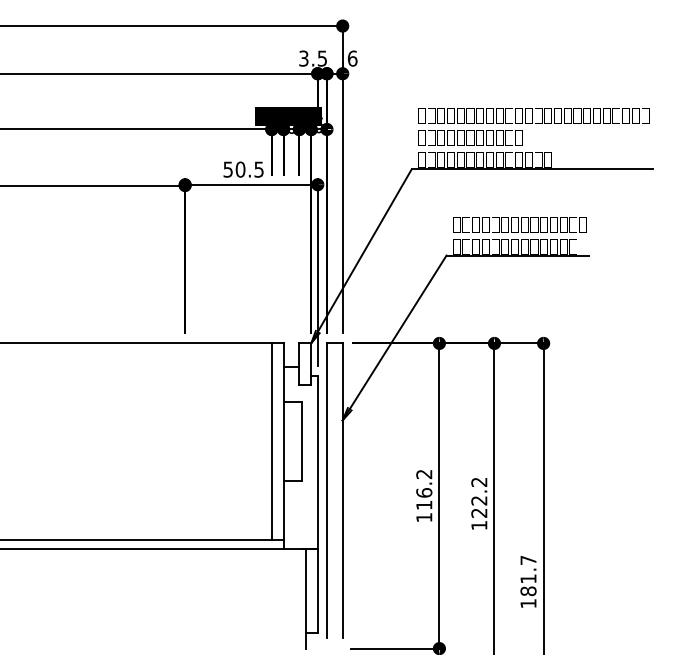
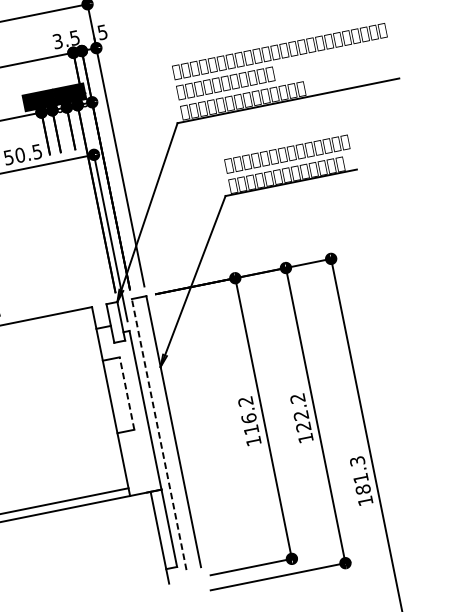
text: (352, 58) -> (102, 32), 6 -> 5
line: (302, 440) -> (127, 392), solid -> dashed
line: (271, 441) -> (99, 399), removed
line: (326, 490) -> (158, 434), solid -> dashed
text: (528, 560) -> (357, 461), 181.7 -> 181.3

